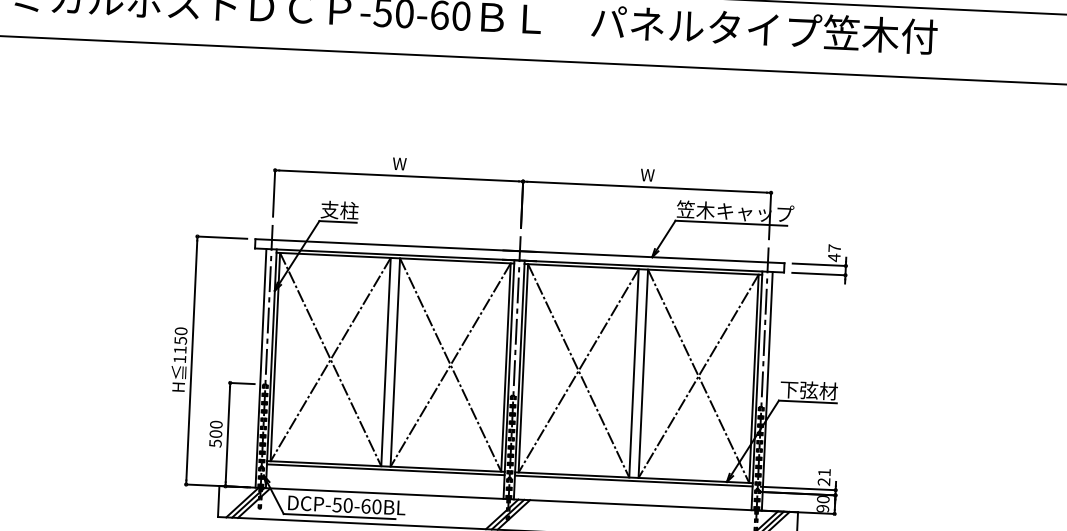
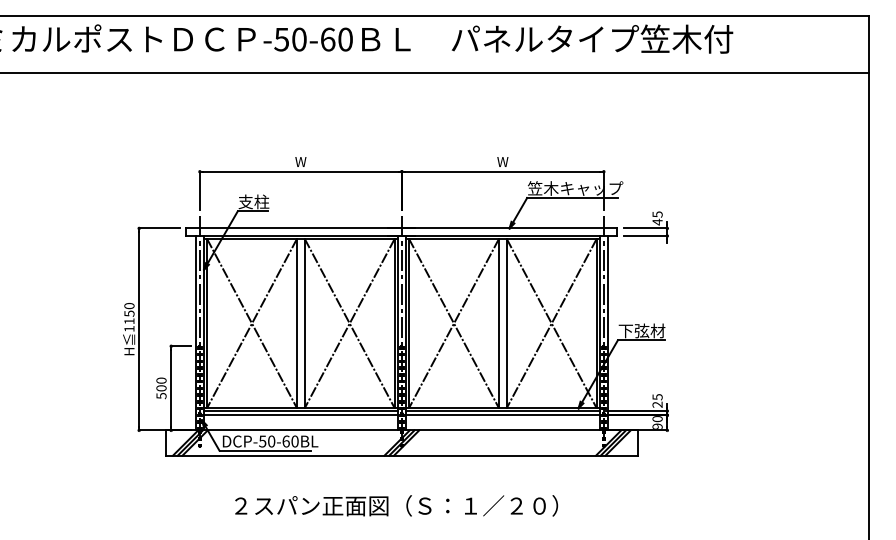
text: (834, 248) -> (657, 214), 47 -> 45
text: (824, 472) -> (657, 397), 21 -> 25
line: (385, 475) -> (300, 415), added
line: (633, 486) -> (502, 415), added

